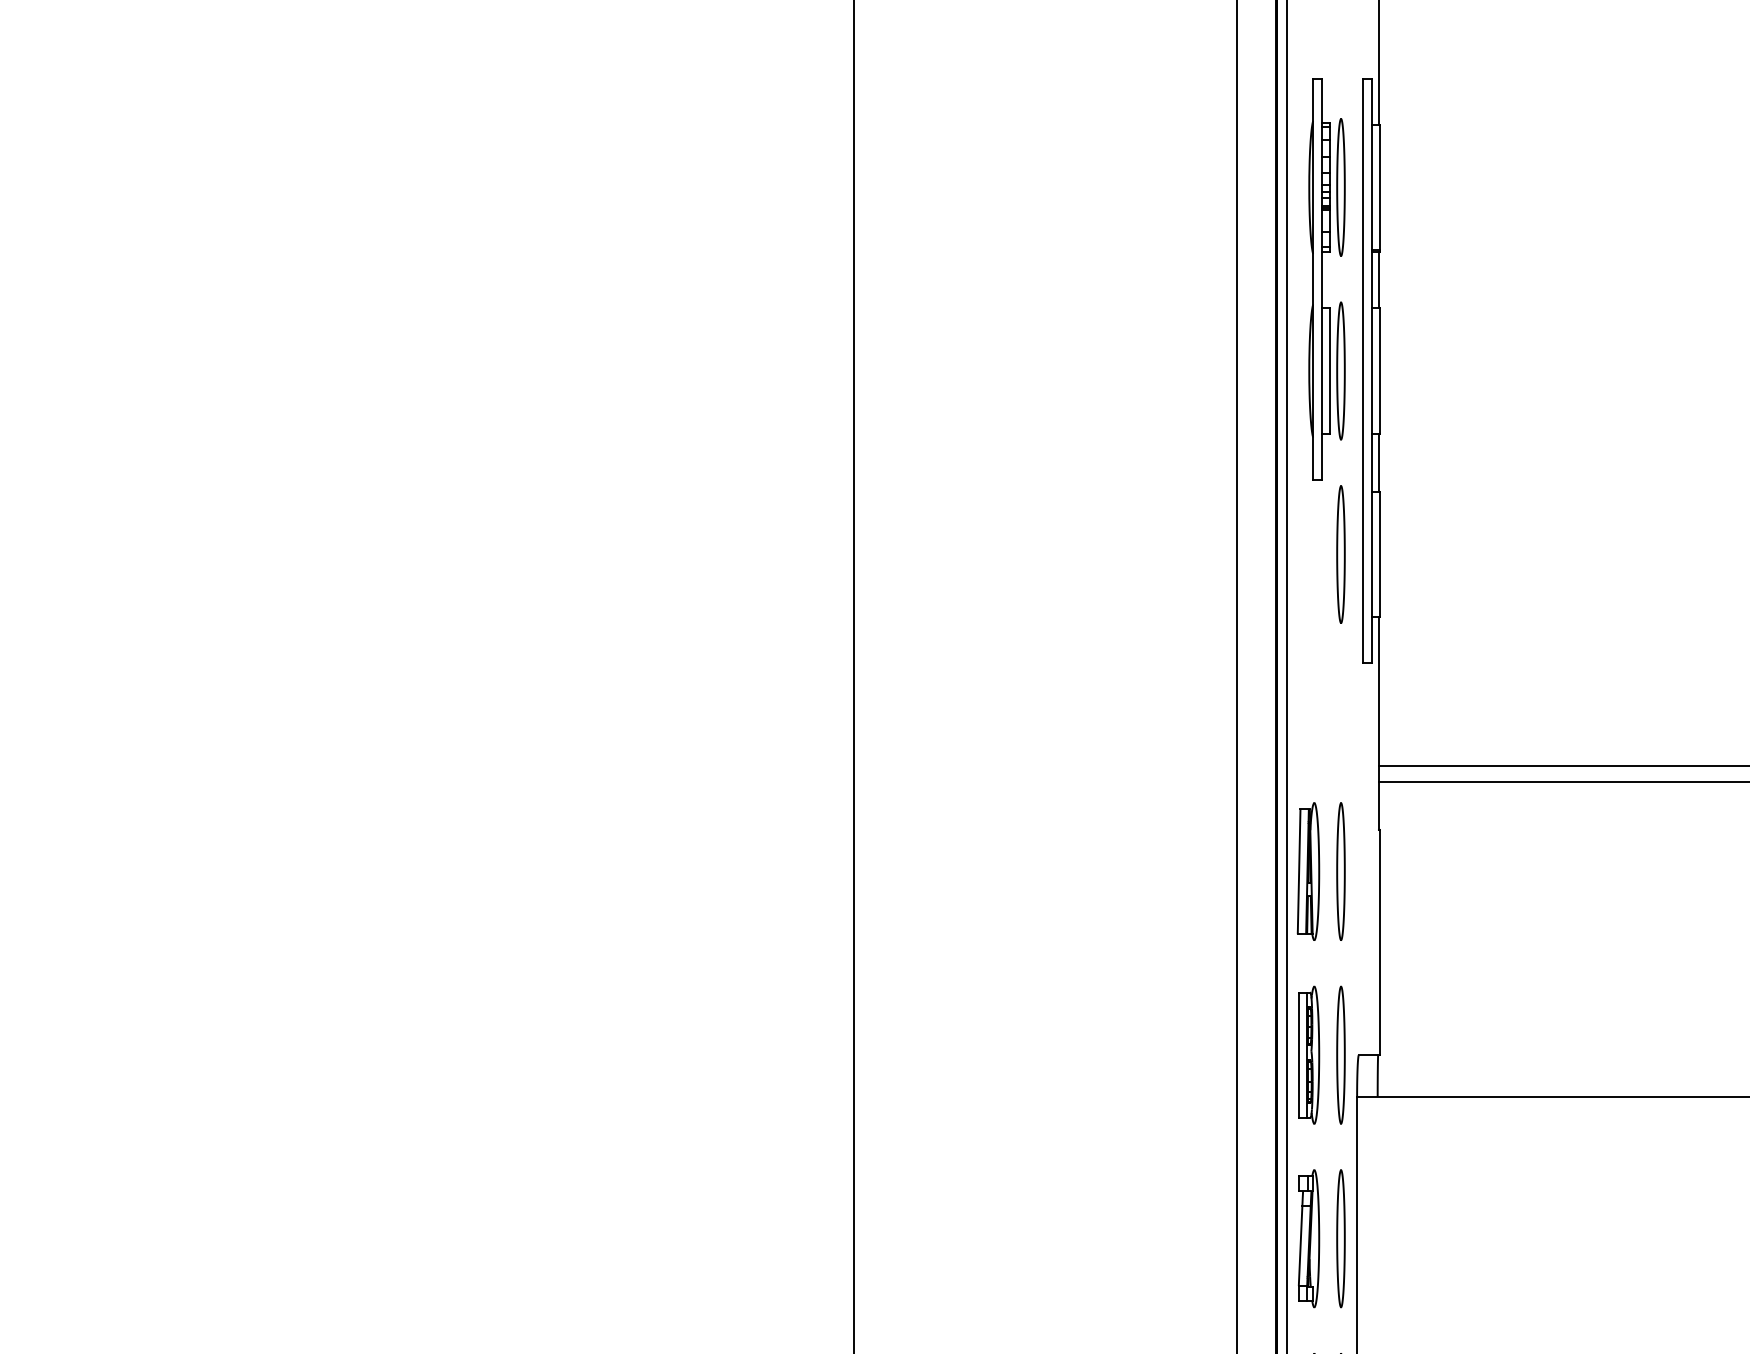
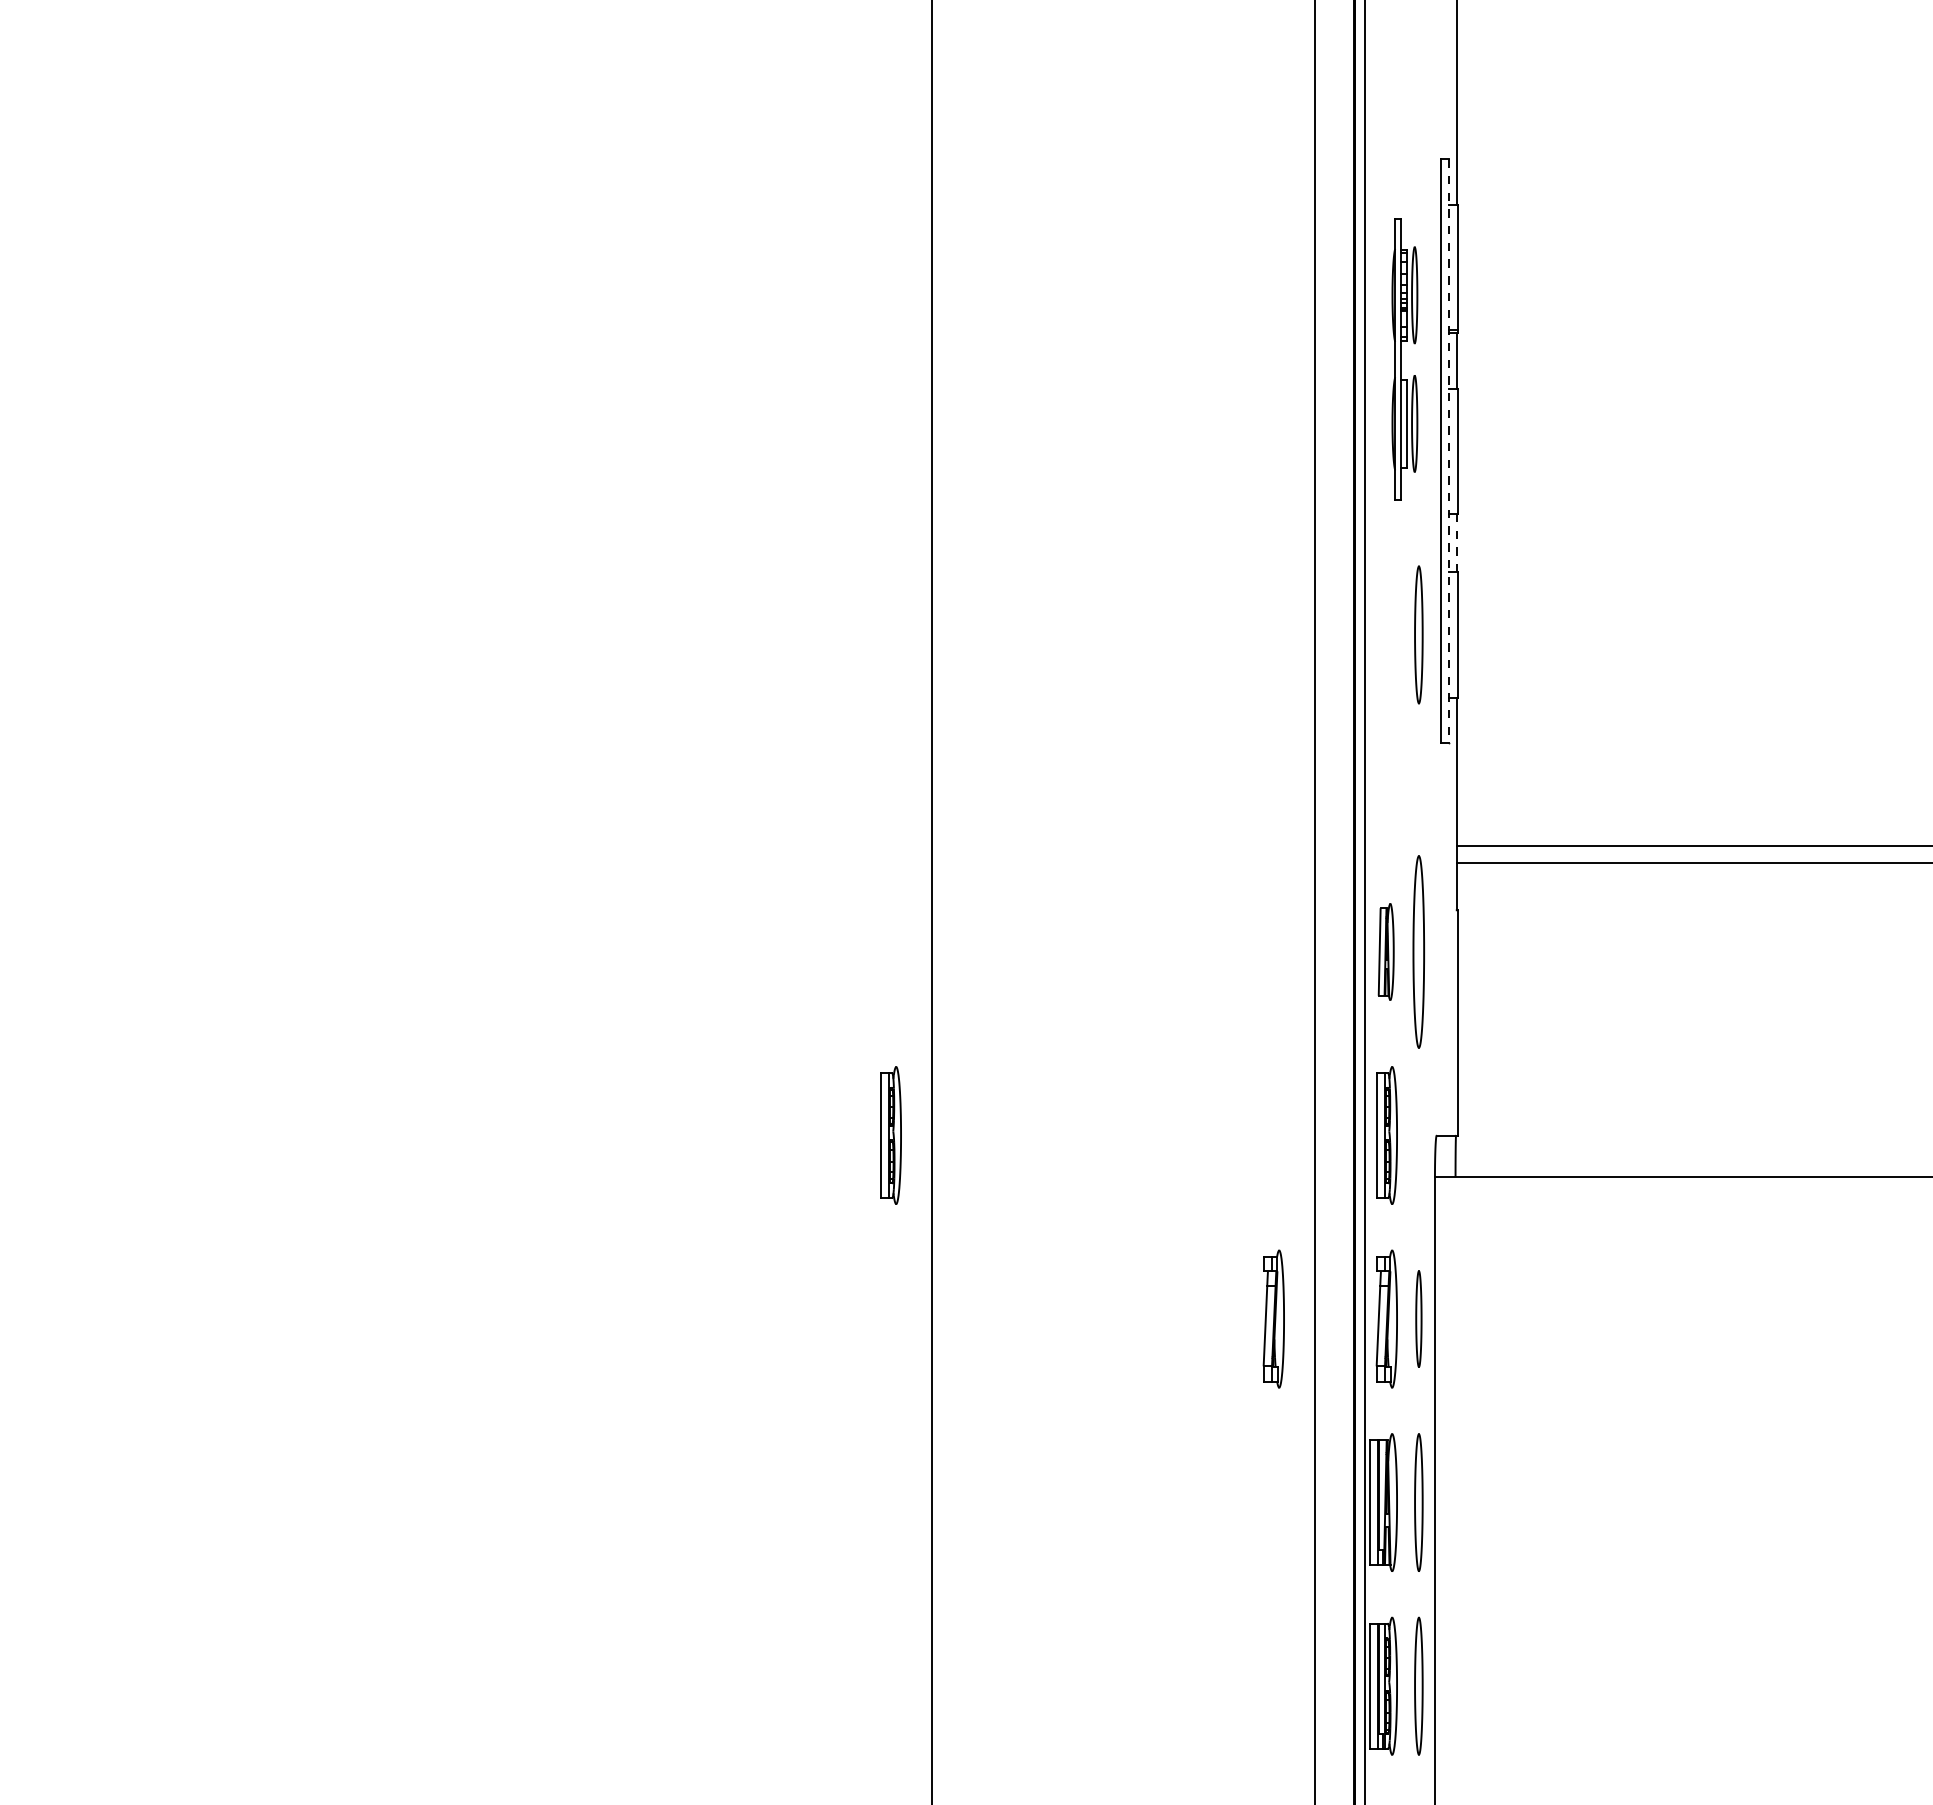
part: (1326, 279) -> (1404, 359), size x0.7
line: (1371, 371) -> (1449, 451), solid -> dashed
line: (1378, 462) -> (1456, 542), solid -> dashed
part: (1307, 871) -> (1385, 951), size x0.7
part: (1340, 871) -> (1418, 951), size x1.4
part: (812, 1055) -> (890, 1135), added
part: (1340, 1055) -> (1418, 1135), removed
part: (1195, 1238) -> (1273, 1318), added
part: (1340, 1238) -> (1418, 1318), size x0.7

